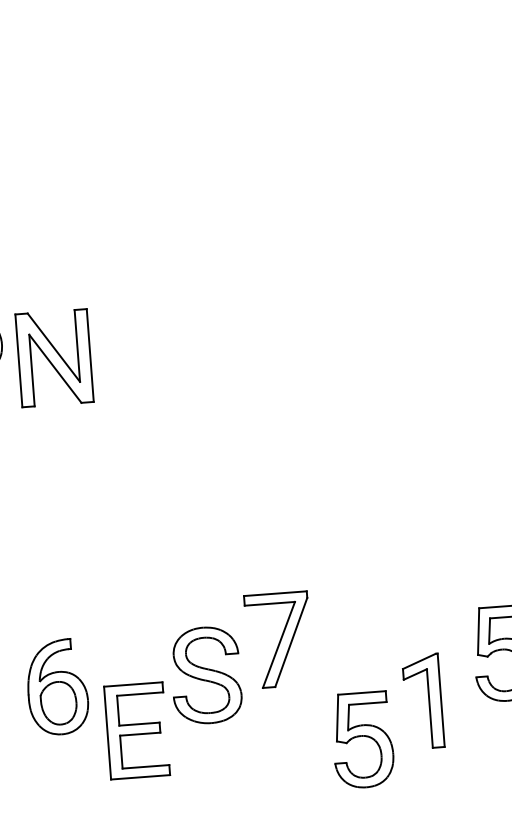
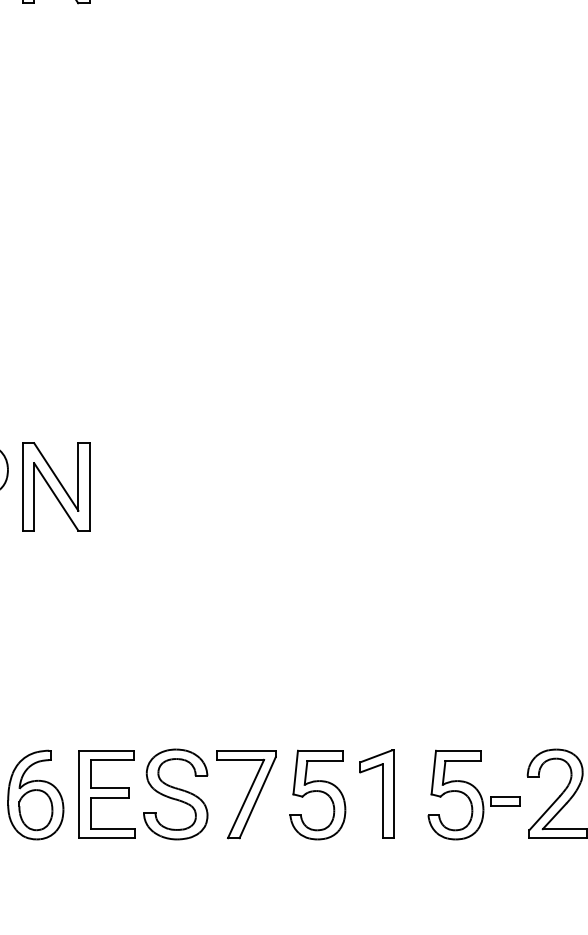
part: (279, 640) -> (246, 794), moved
part: (422, 700) -> (376, 793), moved
part: (136, 730) -> (106, 794), moved
part: (362, 739) -> (317, 794), moved

